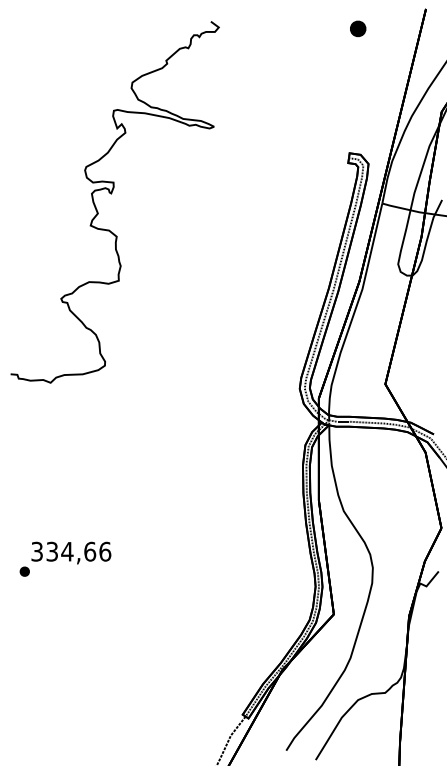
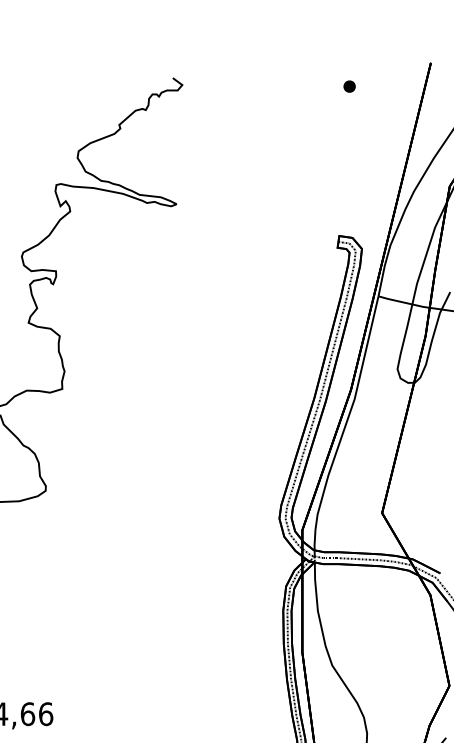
part: (358, 28) -> (349, 86), size x0.62

